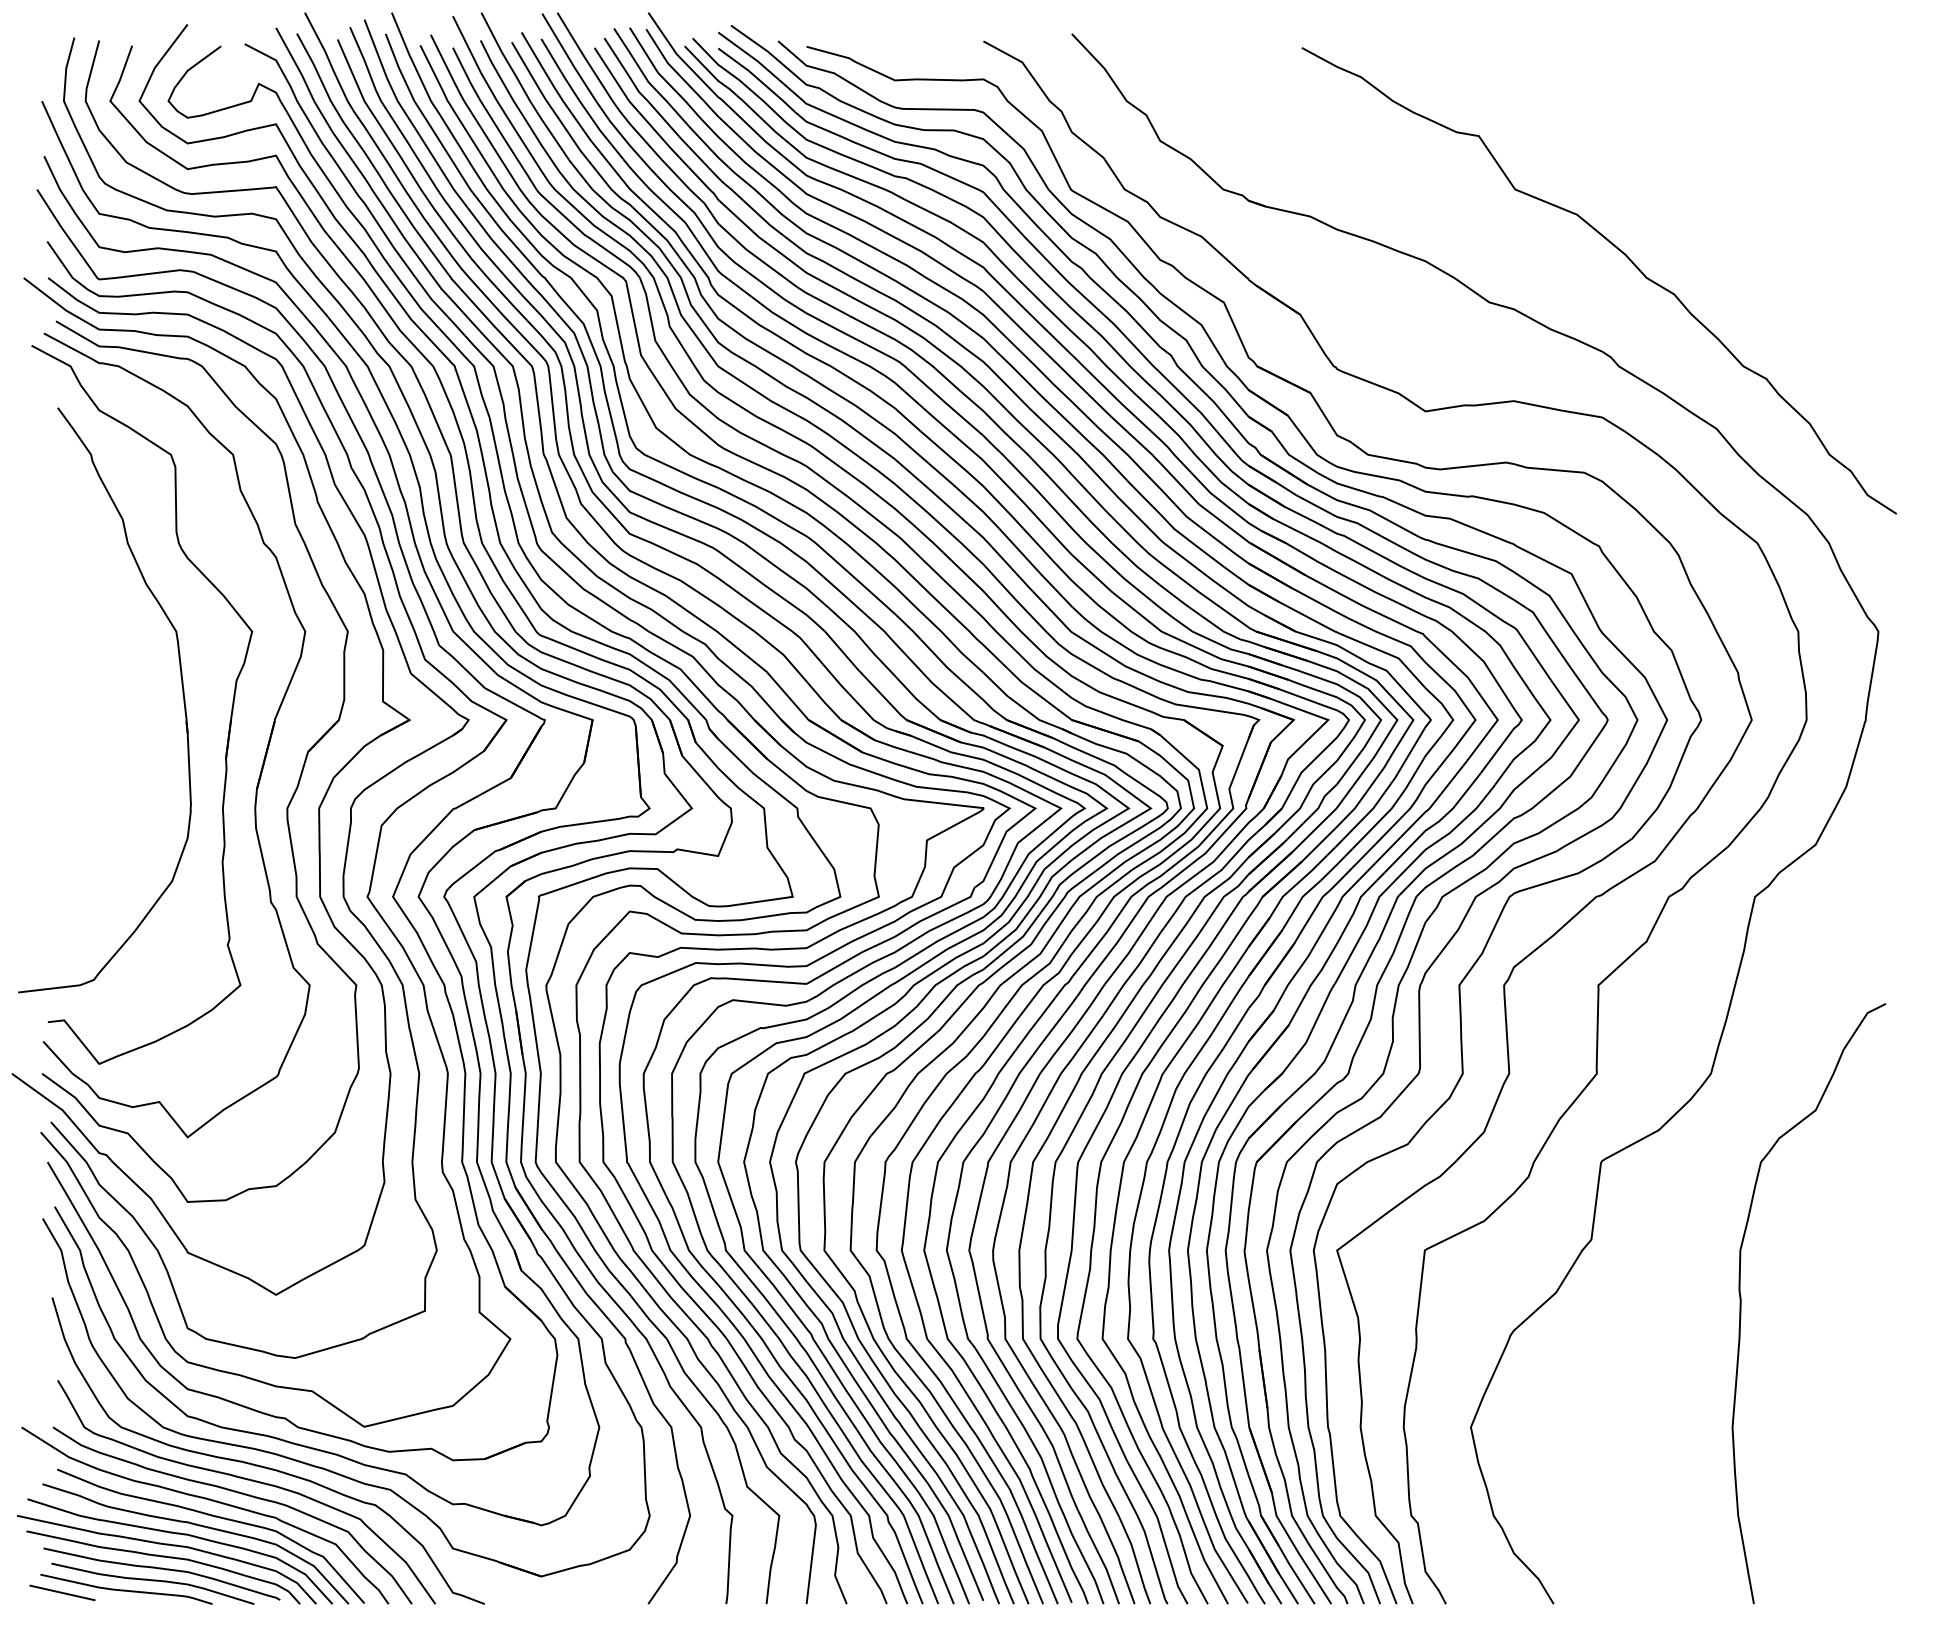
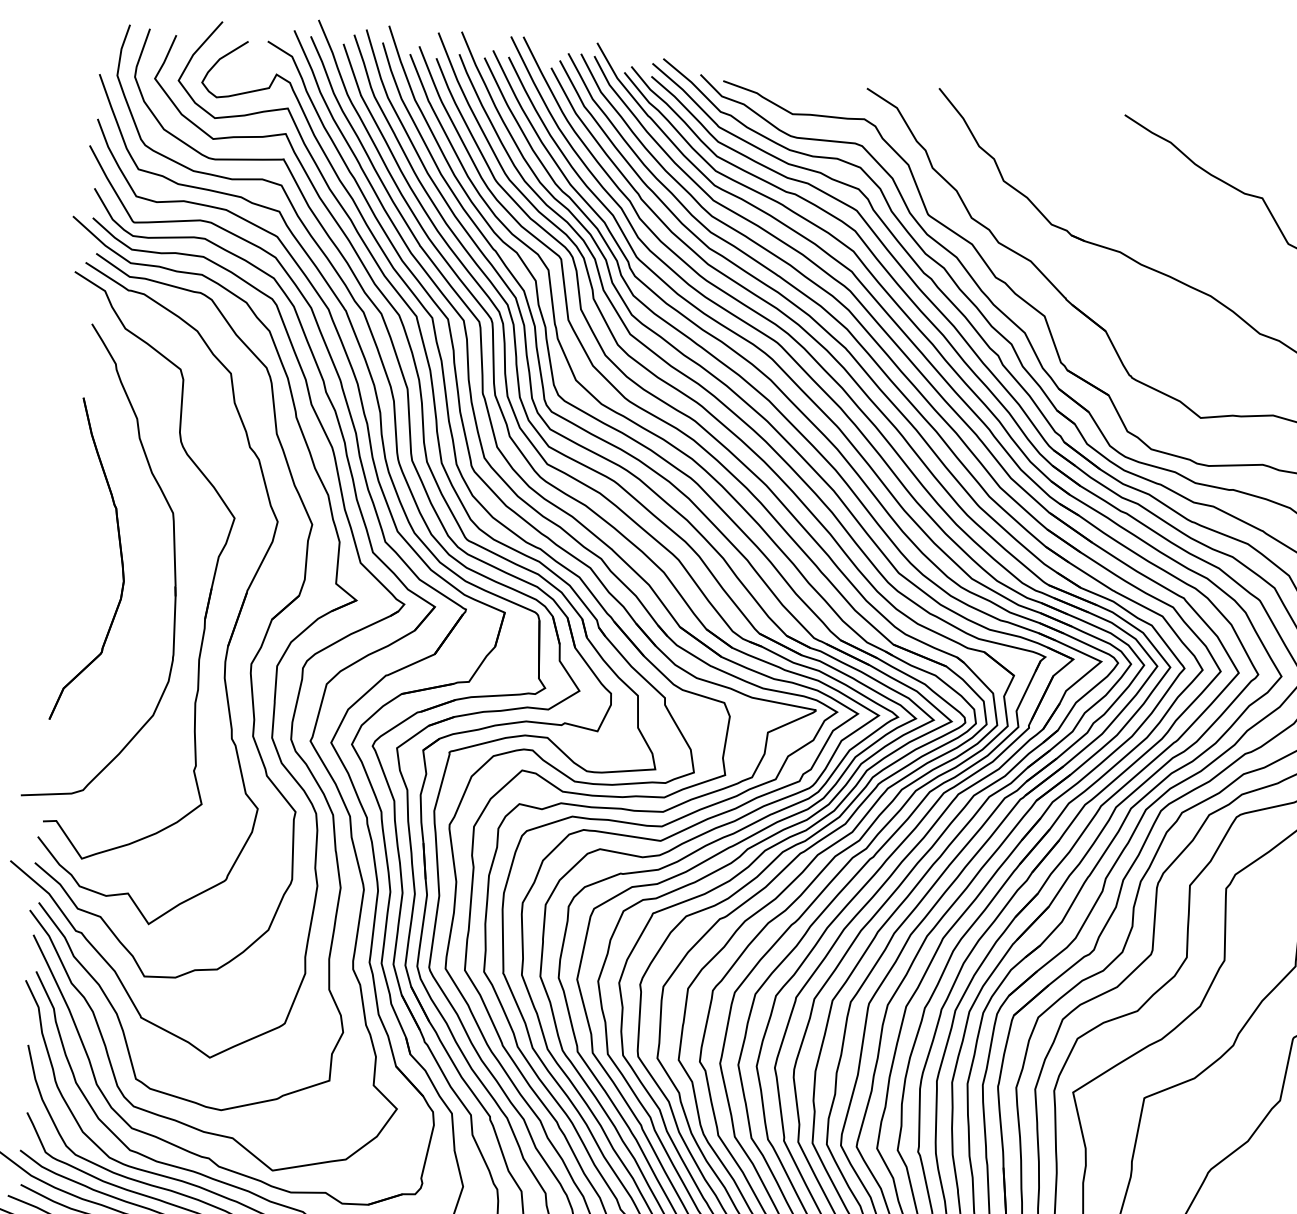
part: (116, 690) -> (120, 556), added

